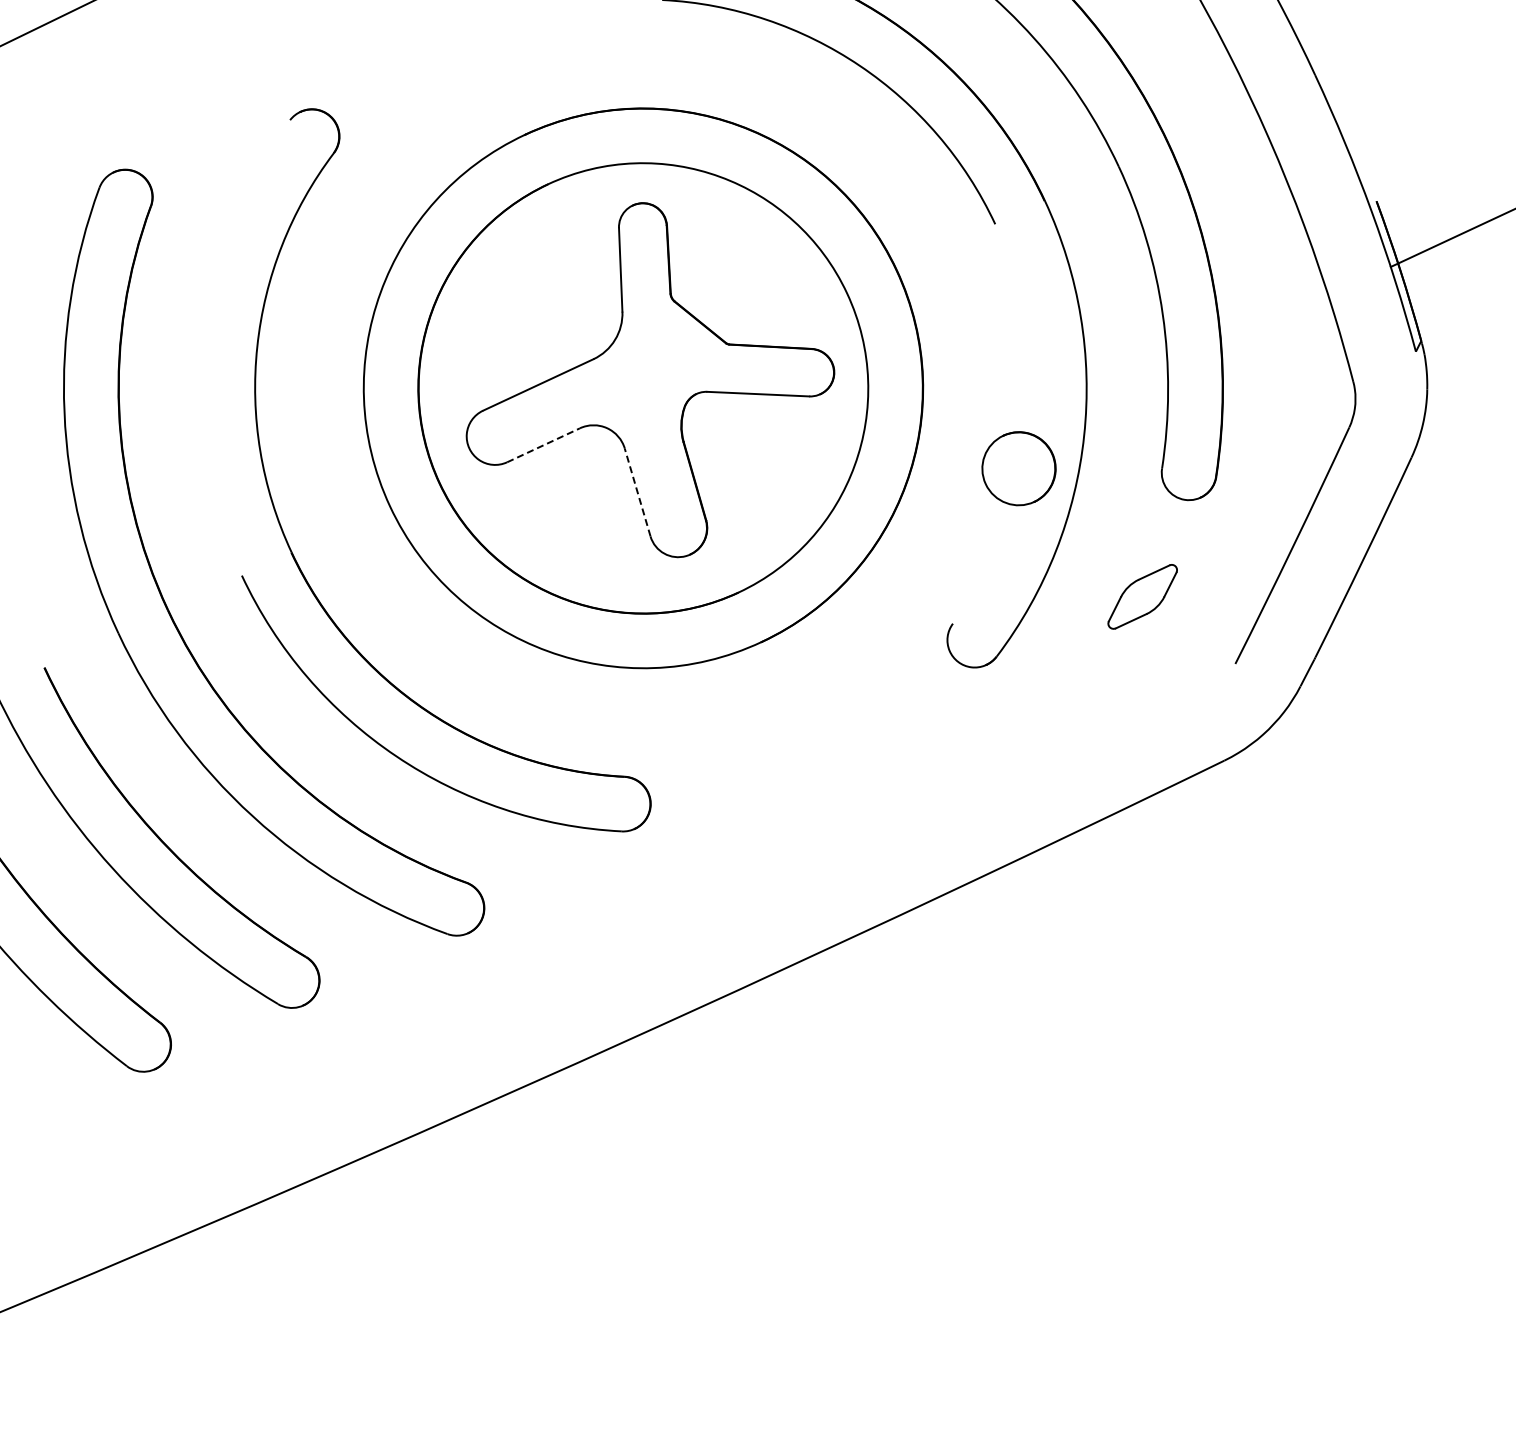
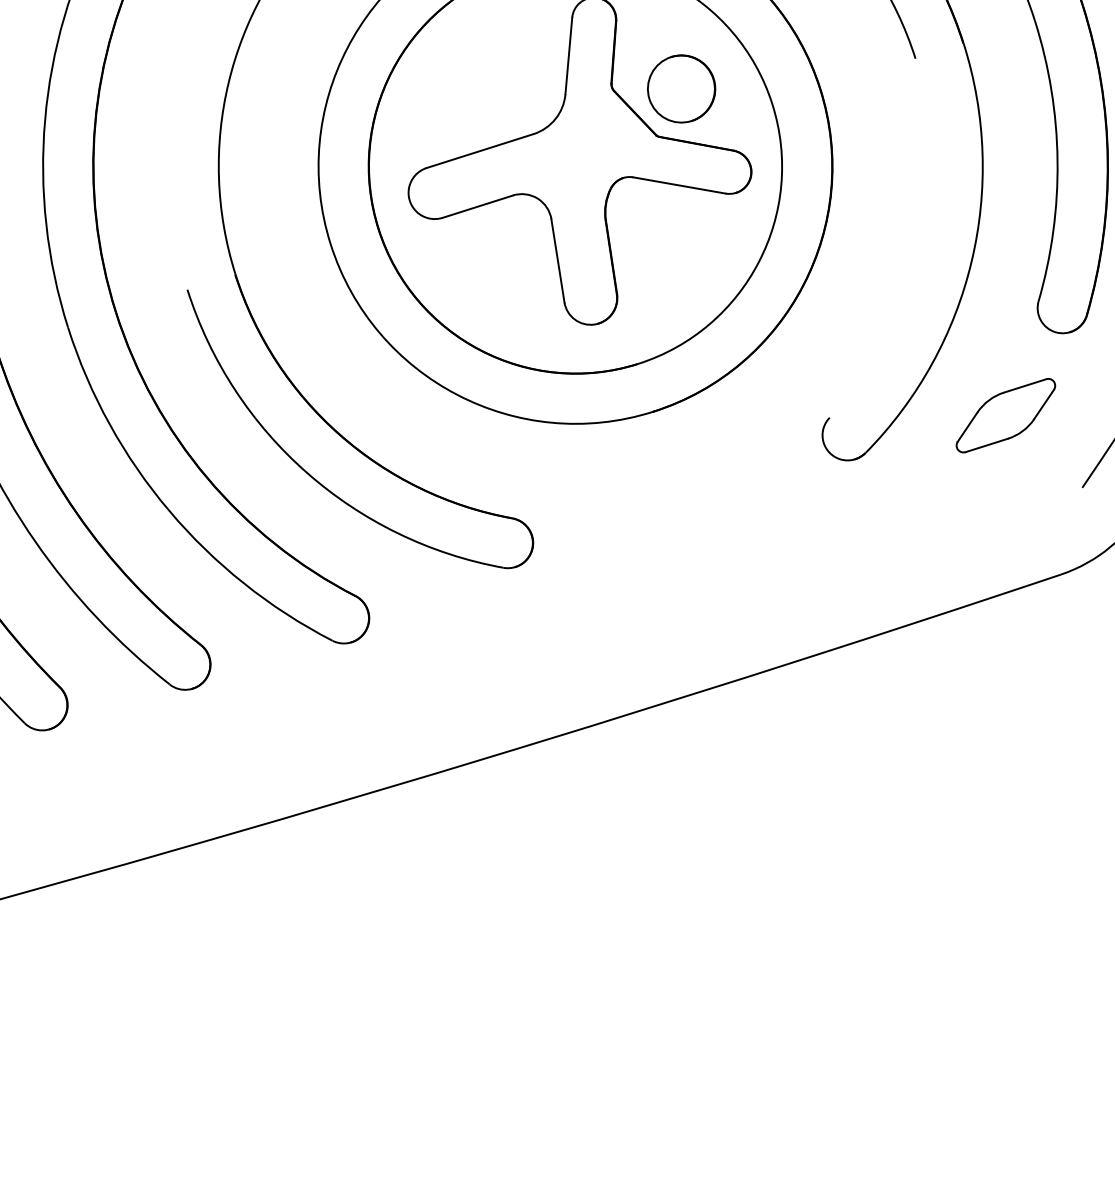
line: (544, 445) -> (478, 206), dashed -> solid
part: (1018, 468) -> (681, 88), moved
line: (637, 492) -> (557, 260), dashed -> solid
part: (1142, 596) -> (1005, 415), size x1.43

